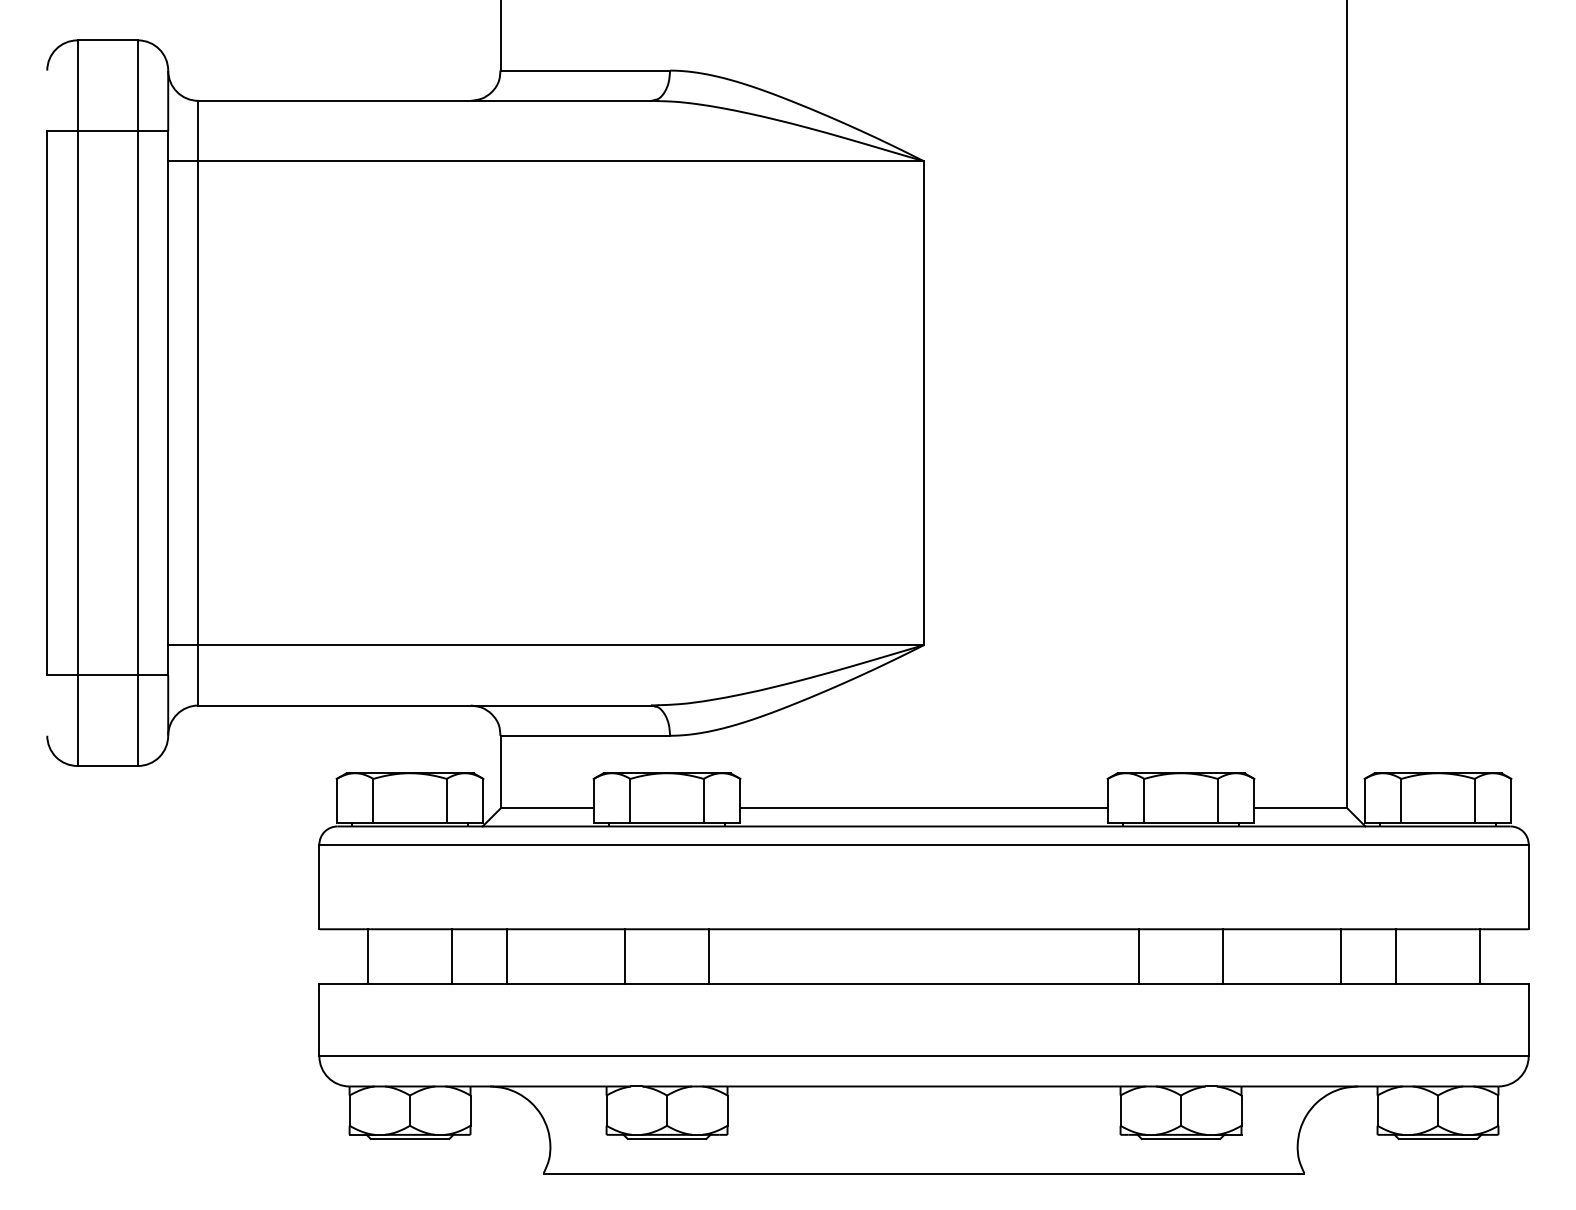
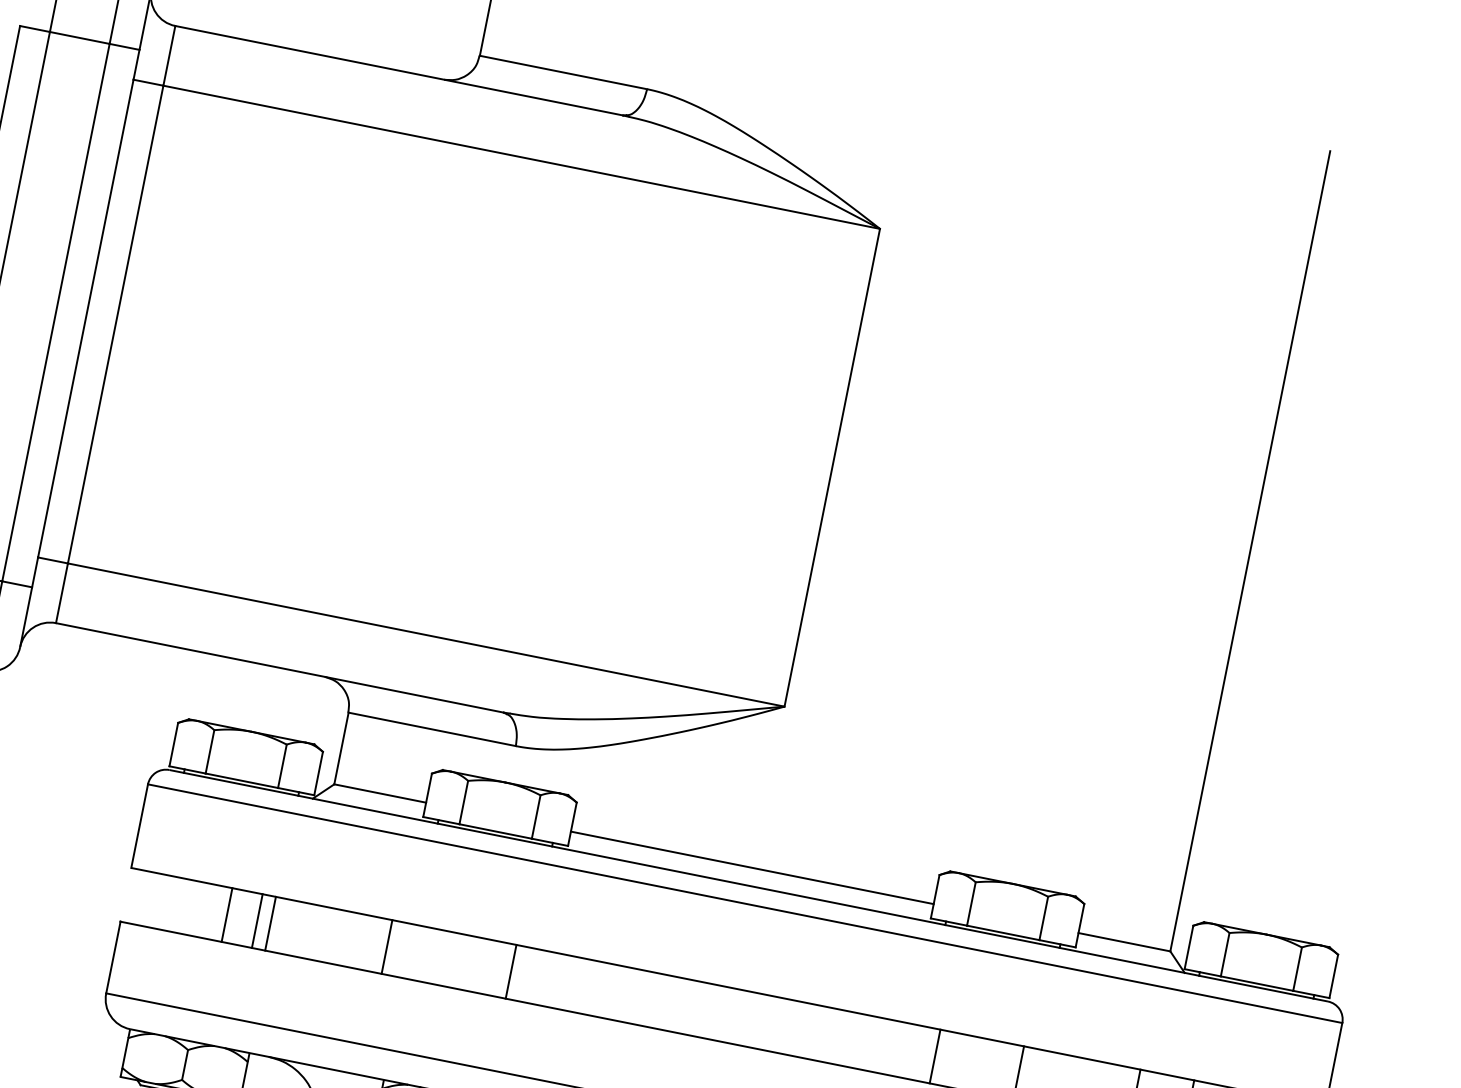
line: (367, 956) -> (226, 915), moved
line: (506, 956) -> (270, 923), moved
line: (624, 956) -> (386, 946), moved

